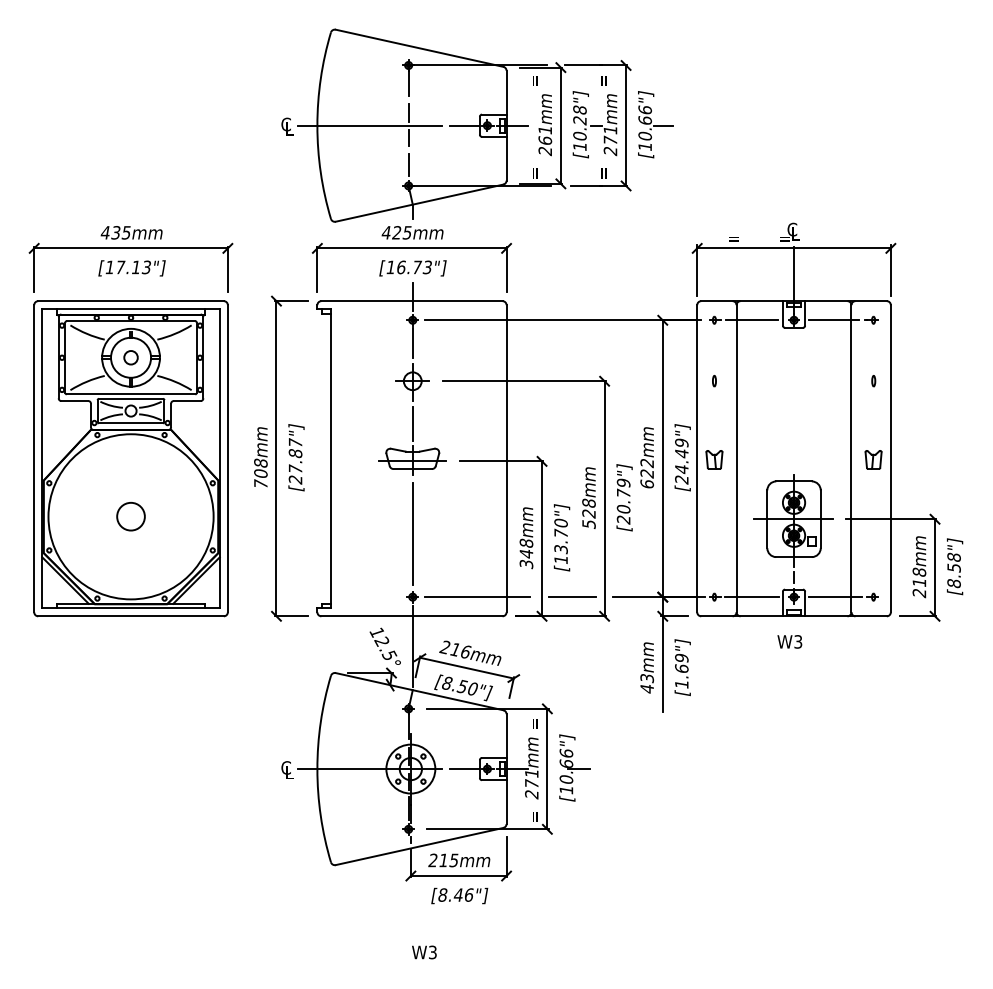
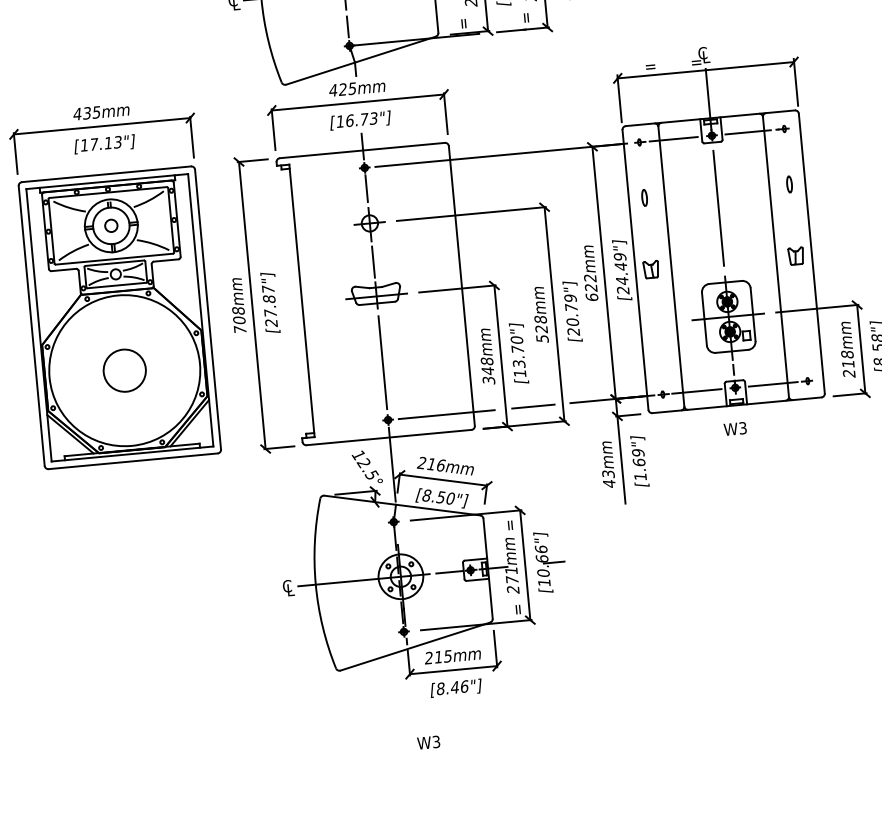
part: (714, 380) -> (644, 197), size x1.67
part: (873, 380) -> (789, 183), size x1.67
line: (794, 399) -> (719, 207), added
circle: (130, 516) -> (124, 370), size x1.67

